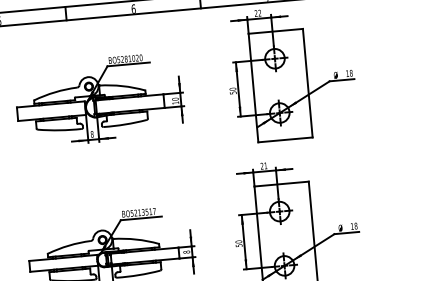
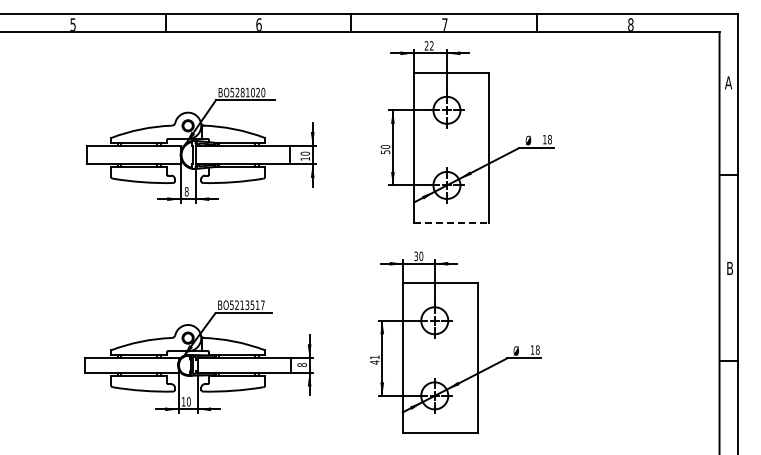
line: (285, 140) -> (451, 223), solid -> dashed
text: (263, 166) -> (418, 256), 21 -> 30
text: (238, 243) -> (374, 359), 50 -> 41

